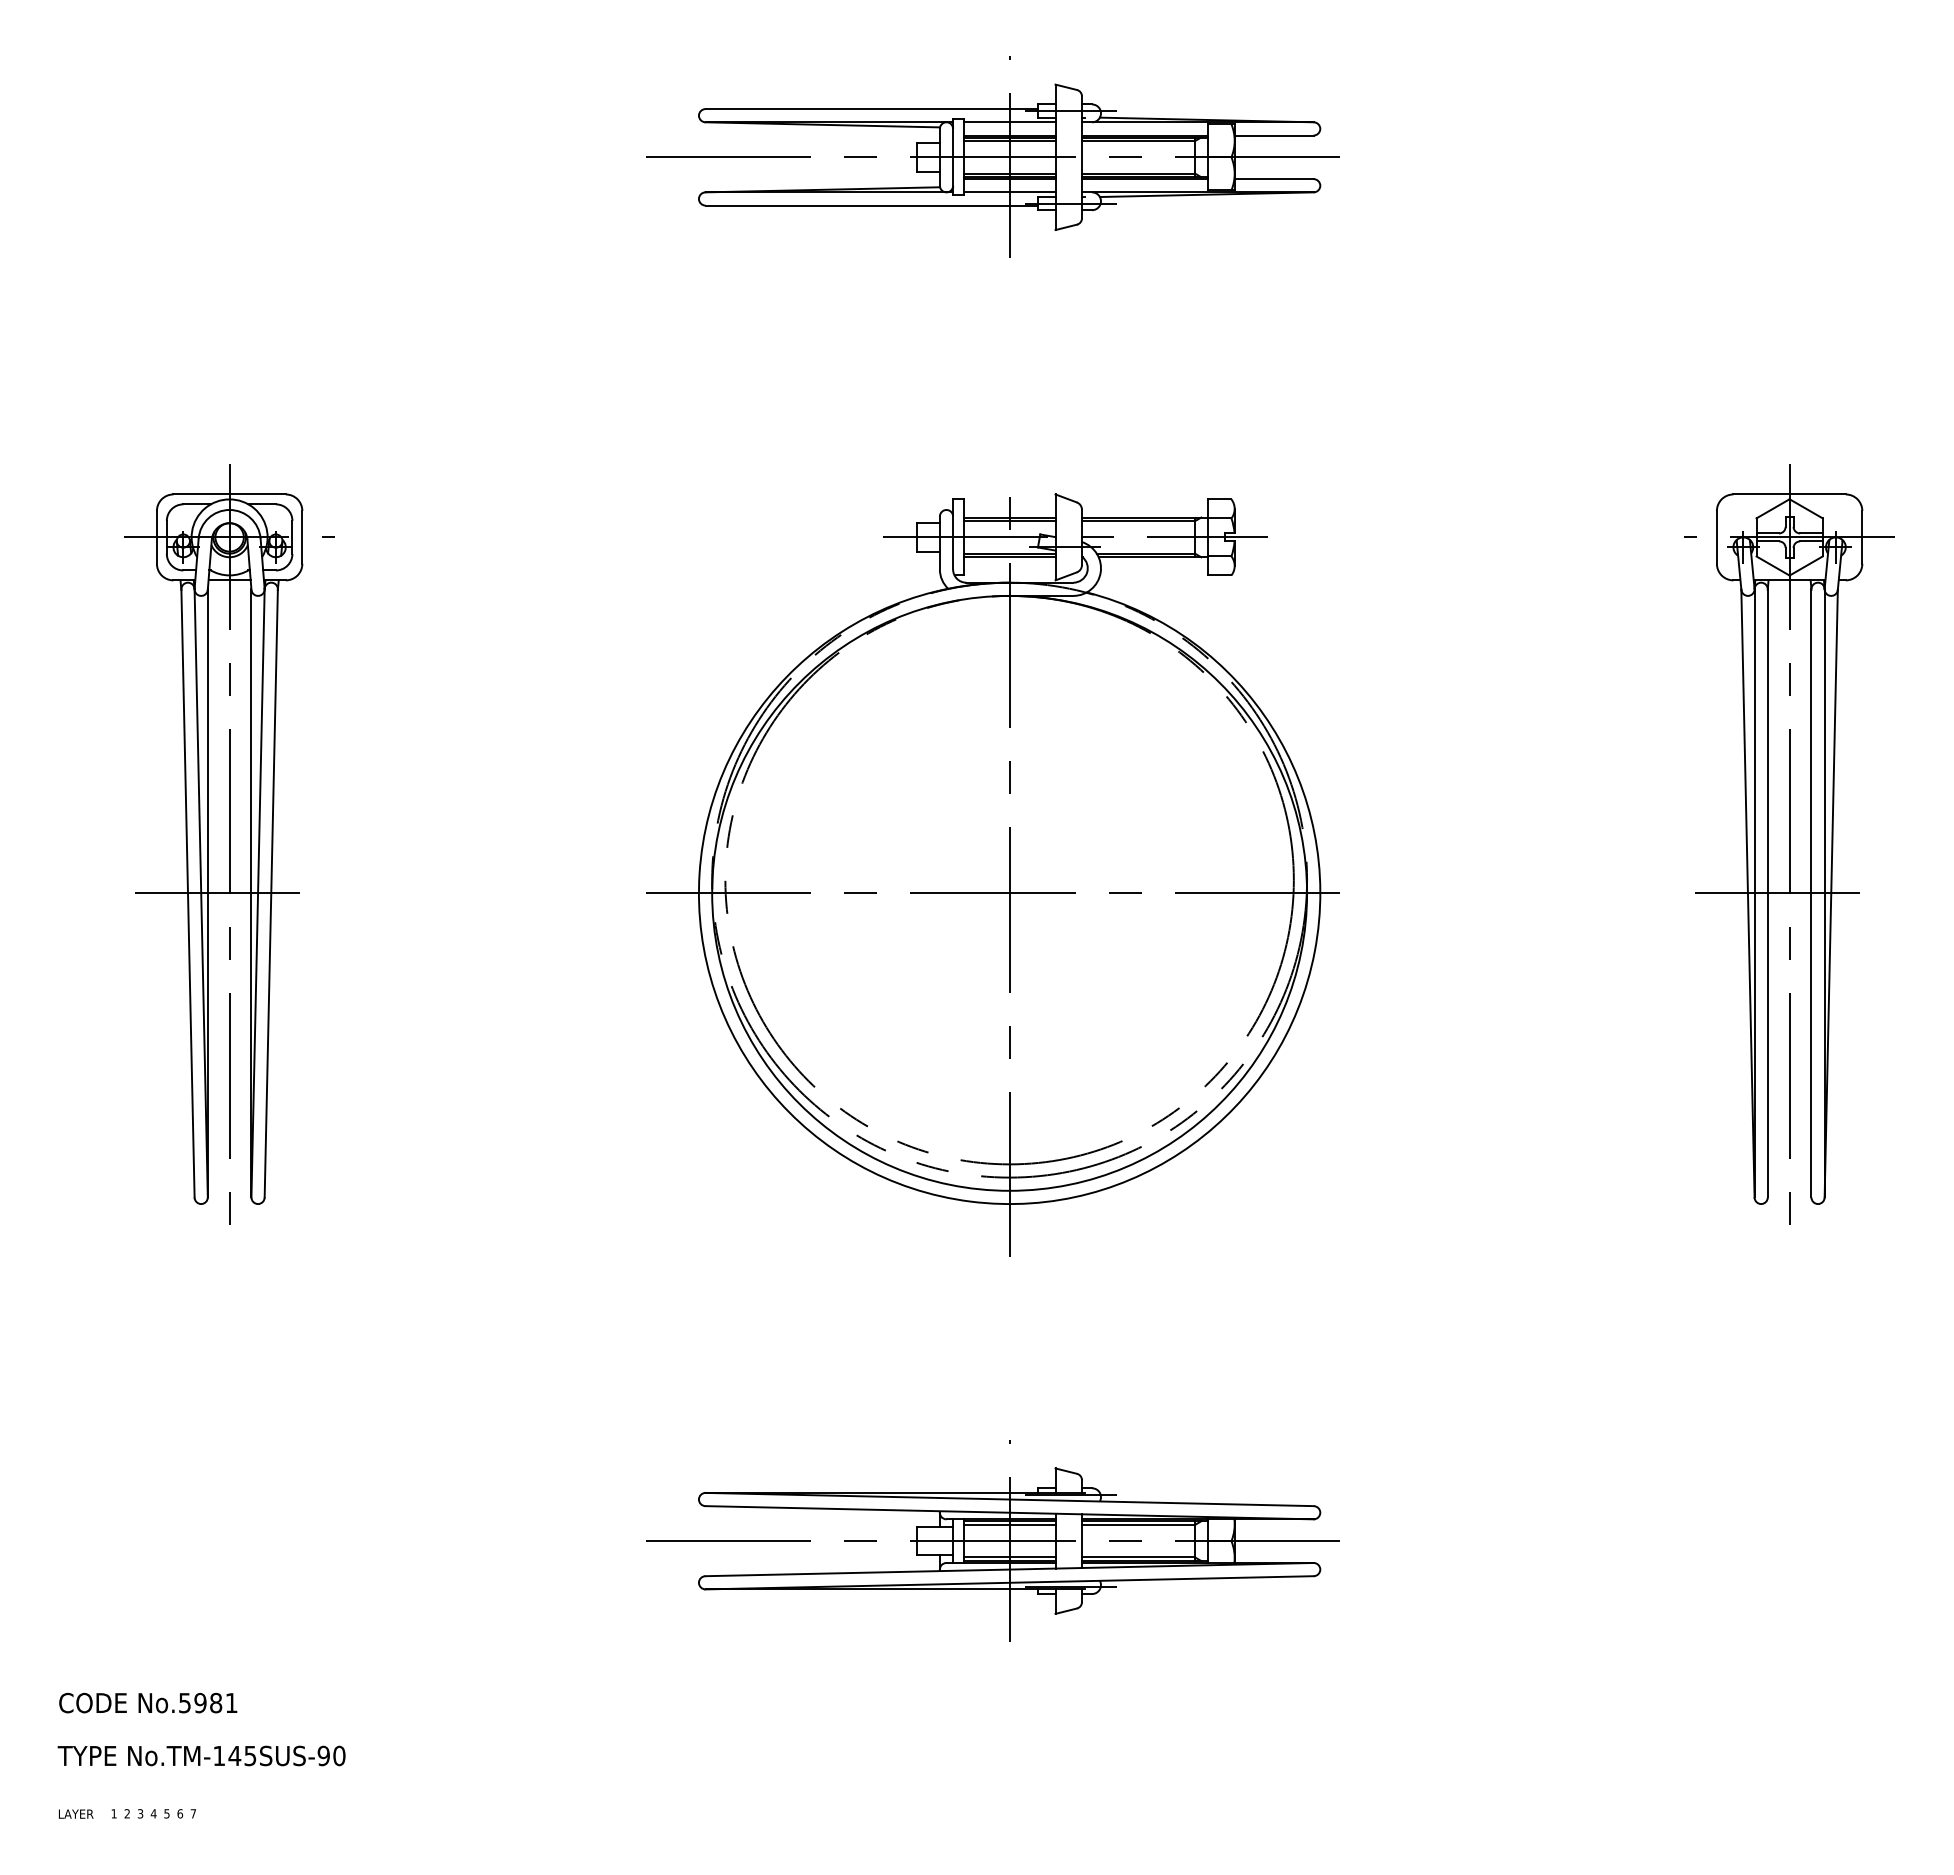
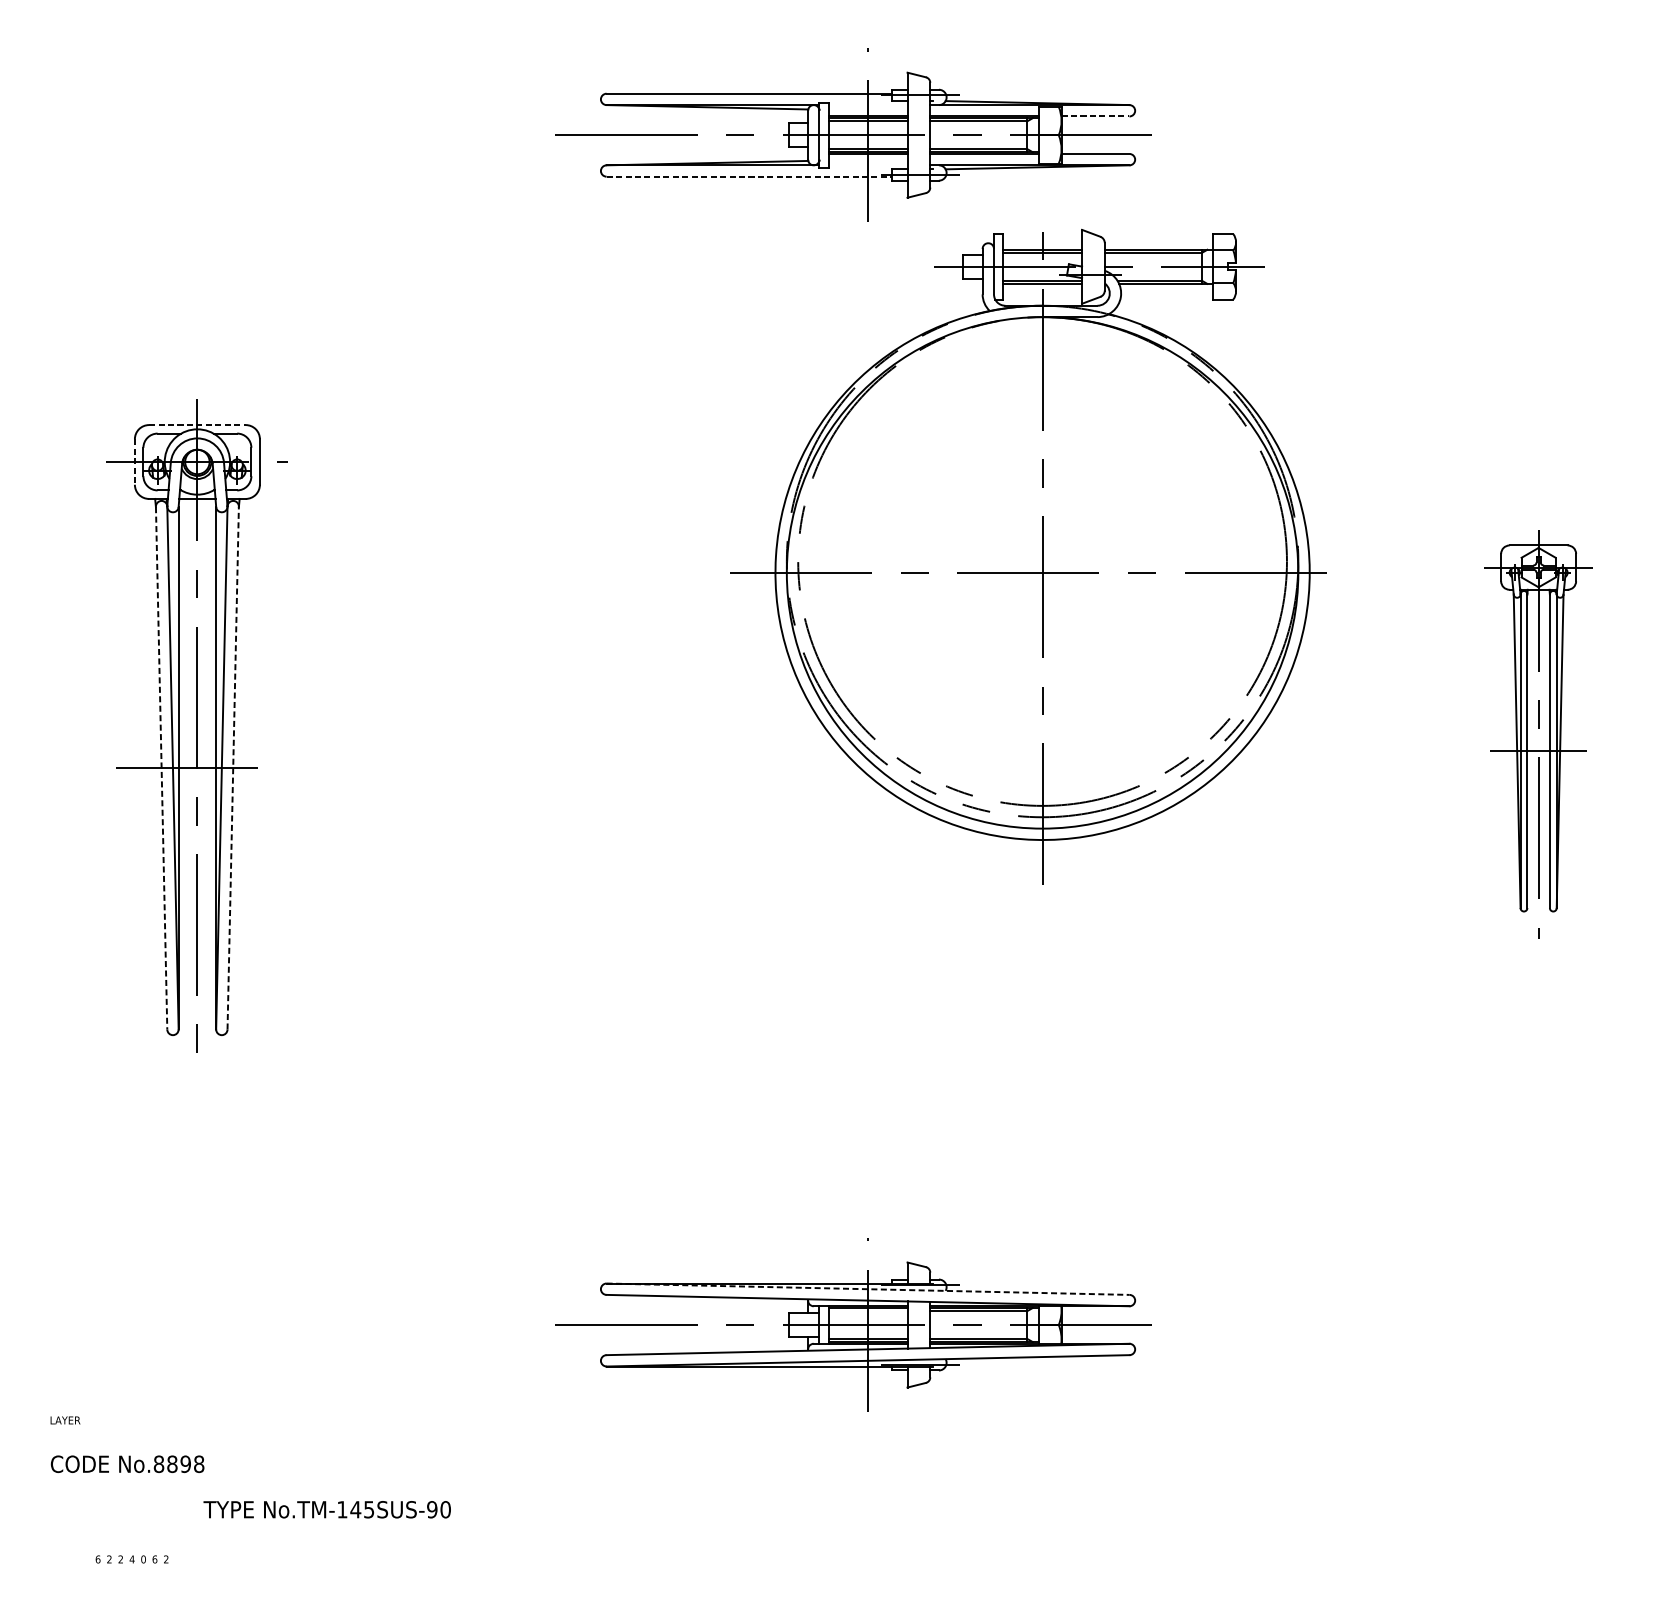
line: (1009, 122) -> (867, 105), removed
line: (1274, 135) -> (1095, 116), solid -> dashed
line: (1009, 192) -> (867, 165), removed
line: (872, 205) -> (750, 176), solid -> dashed
line: (230, 494) -> (198, 425), solid -> dashed
line: (156, 537) -> (134, 462), solid -> dashed
part: (1789, 844) -> (1538, 726), size x0.6
part: (992, 874) -> (1027, 556), moved
line: (188, 893) -> (162, 768), solid -> dashed
line: (271, 893) -> (233, 768), solid -> dashed
line: (1010, 1499) -> (868, 1289), solid -> dashed
line: (1009, 1524) -> (867, 1310), removed
text: (208, 1702) -> (179, 1463), No.5981 -> No.8898
text: (201, 1755) -> (327, 1509), moved
text: (76, 1813) -> (65, 1419), moved
text: (113, 1813) -> (97, 1559), 1 -> 6
text: (166, 1813) -> (143, 1559), 5 -> 0
text: (193, 1813) -> (166, 1559), 7 -> 2
text: (140, 1814) -> (120, 1560), 3 -> 2

